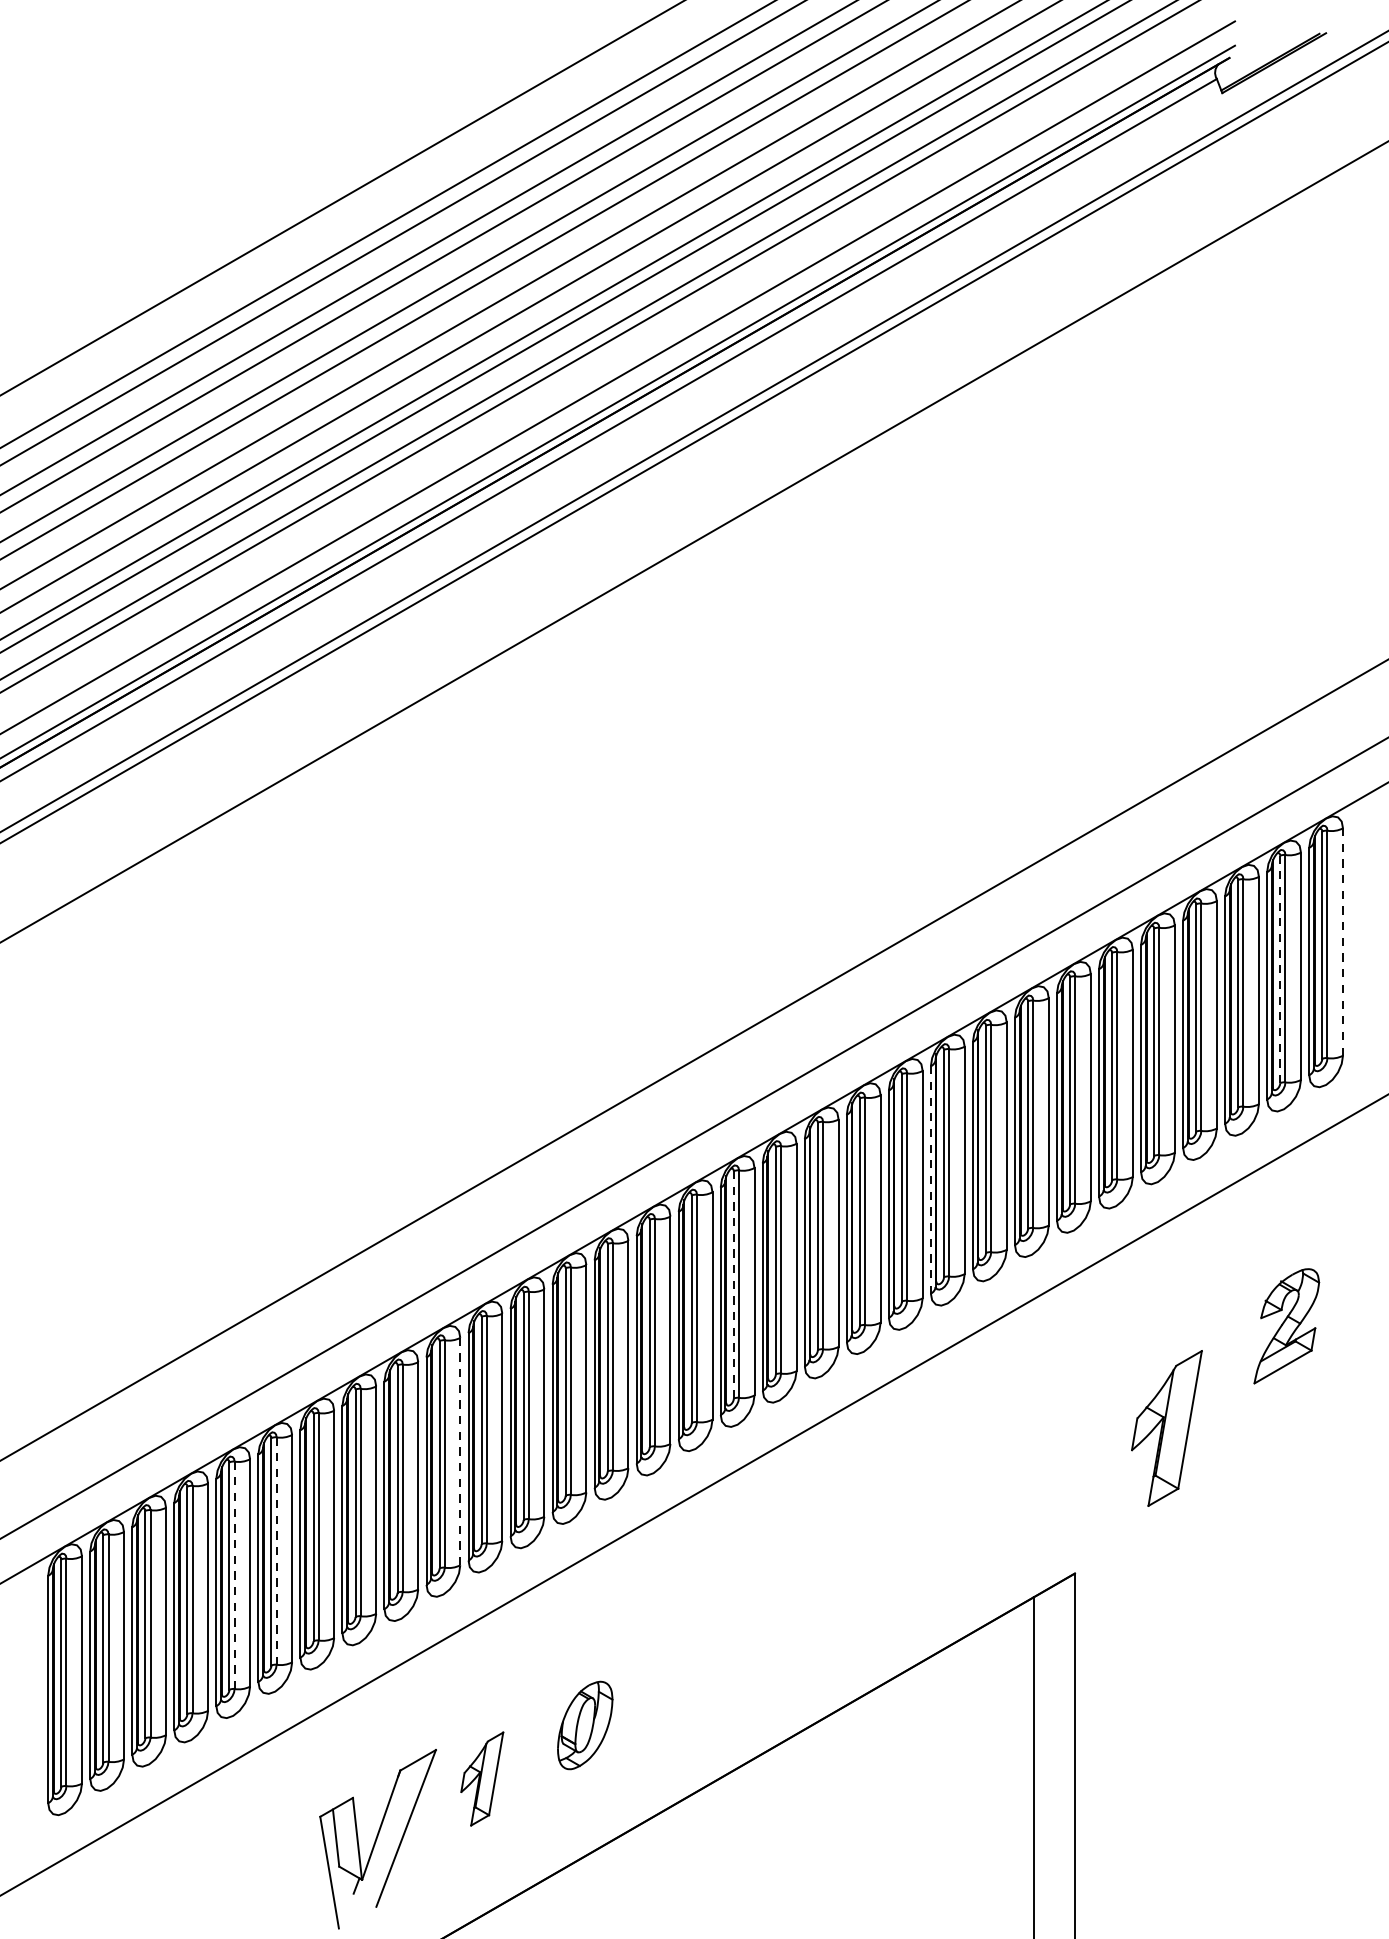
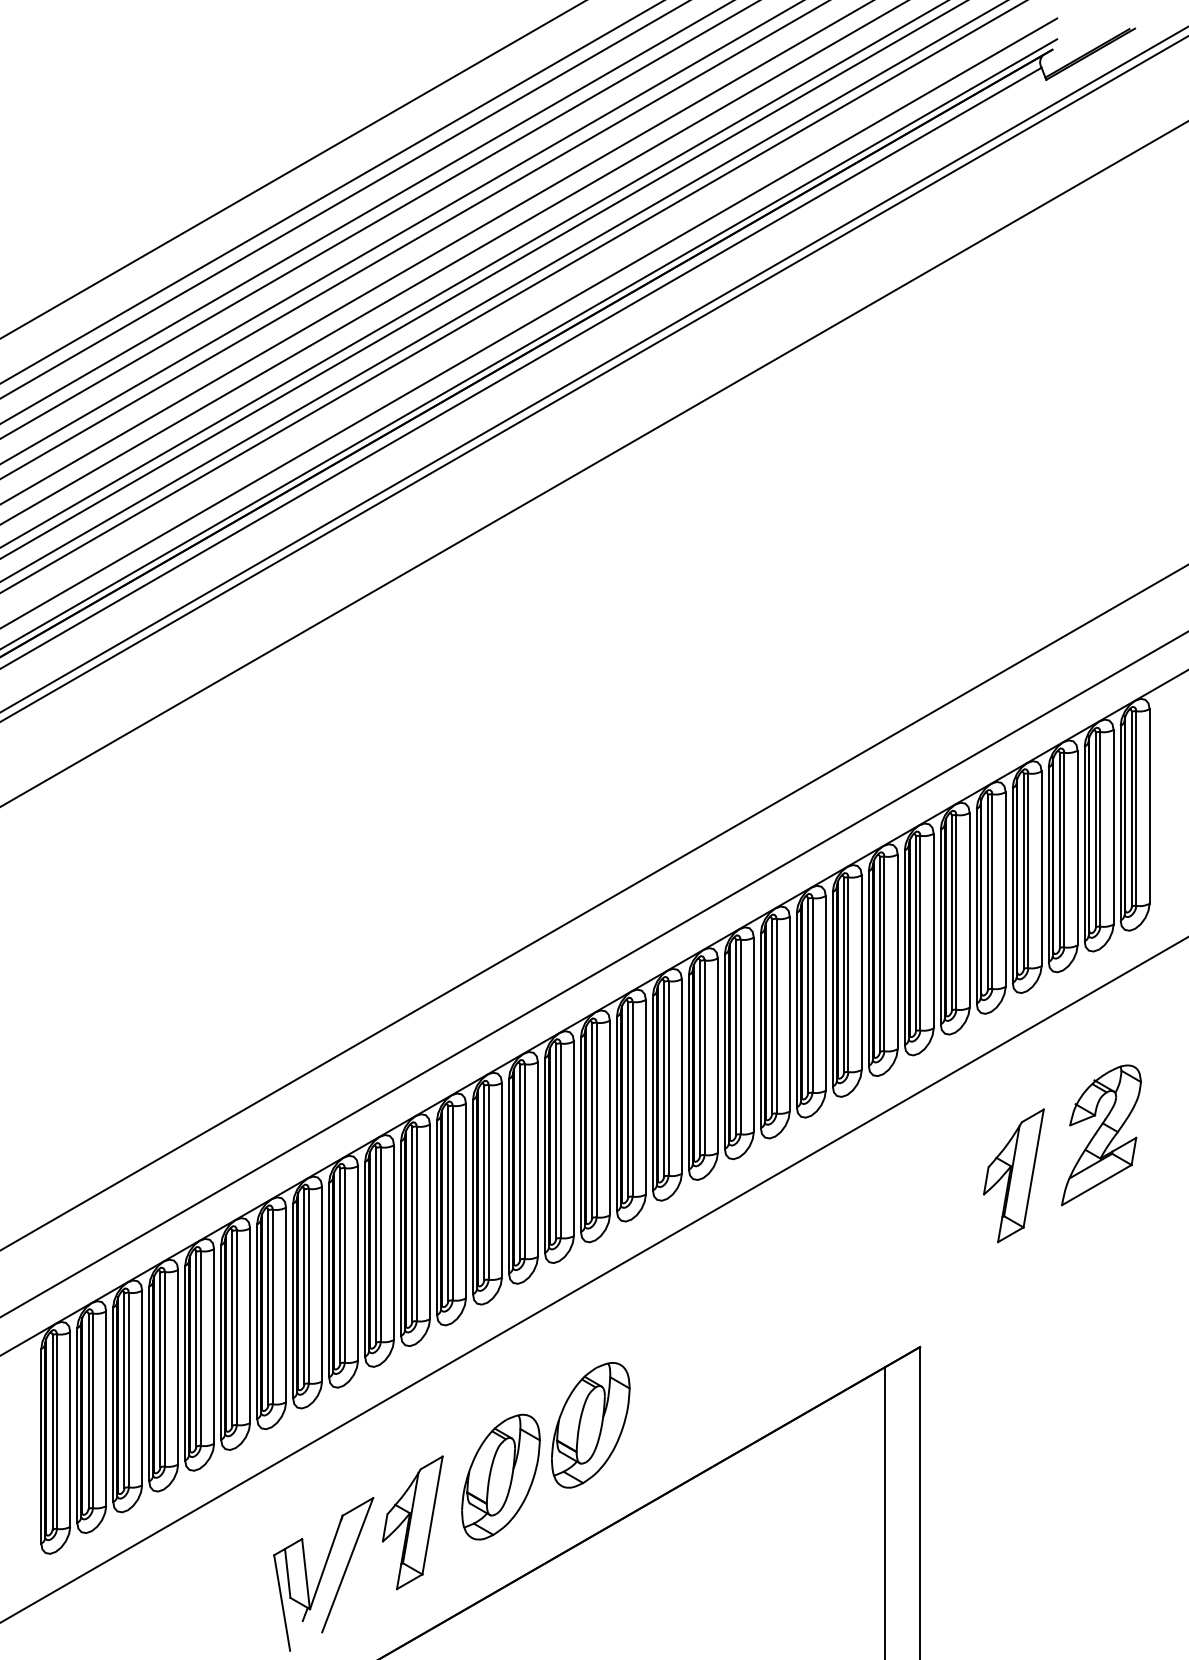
line: (1342, 940) -> (1149, 805), dashed -> solid
line: (1279, 968) -> (1095, 829), dashed -> solid
line: (930, 1180) -> (796, 1010), dashed -> solid
line: (734, 1284) -> (628, 1099), dashed -> solid
part: (1286, 1326) -> (1101, 1135), size x1.43
part: (1166, 1428) -> (1013, 1175), moved
line: (460, 1451) -> (394, 1242), dashed -> solid
line: (276, 1551) -> (236, 1328), dashed -> solid
line: (234, 1576) -> (200, 1349), dashed -> solid
part: (689, 1665) -> (590, 1425), added
part: (584, 1724) -> (500, 1476), size x1.67
part: (481, 1778) -> (412, 1522), size x1.67

